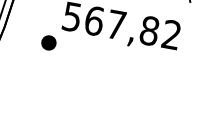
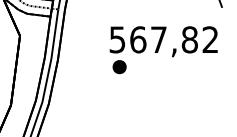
part: (48, 43) -> (119, 67), moved

